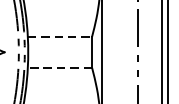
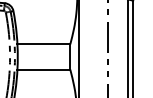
line: (60, 37) -> (44, 44), dashed -> solid
line: (59, 67) -> (43, 69), dashed -> solid

